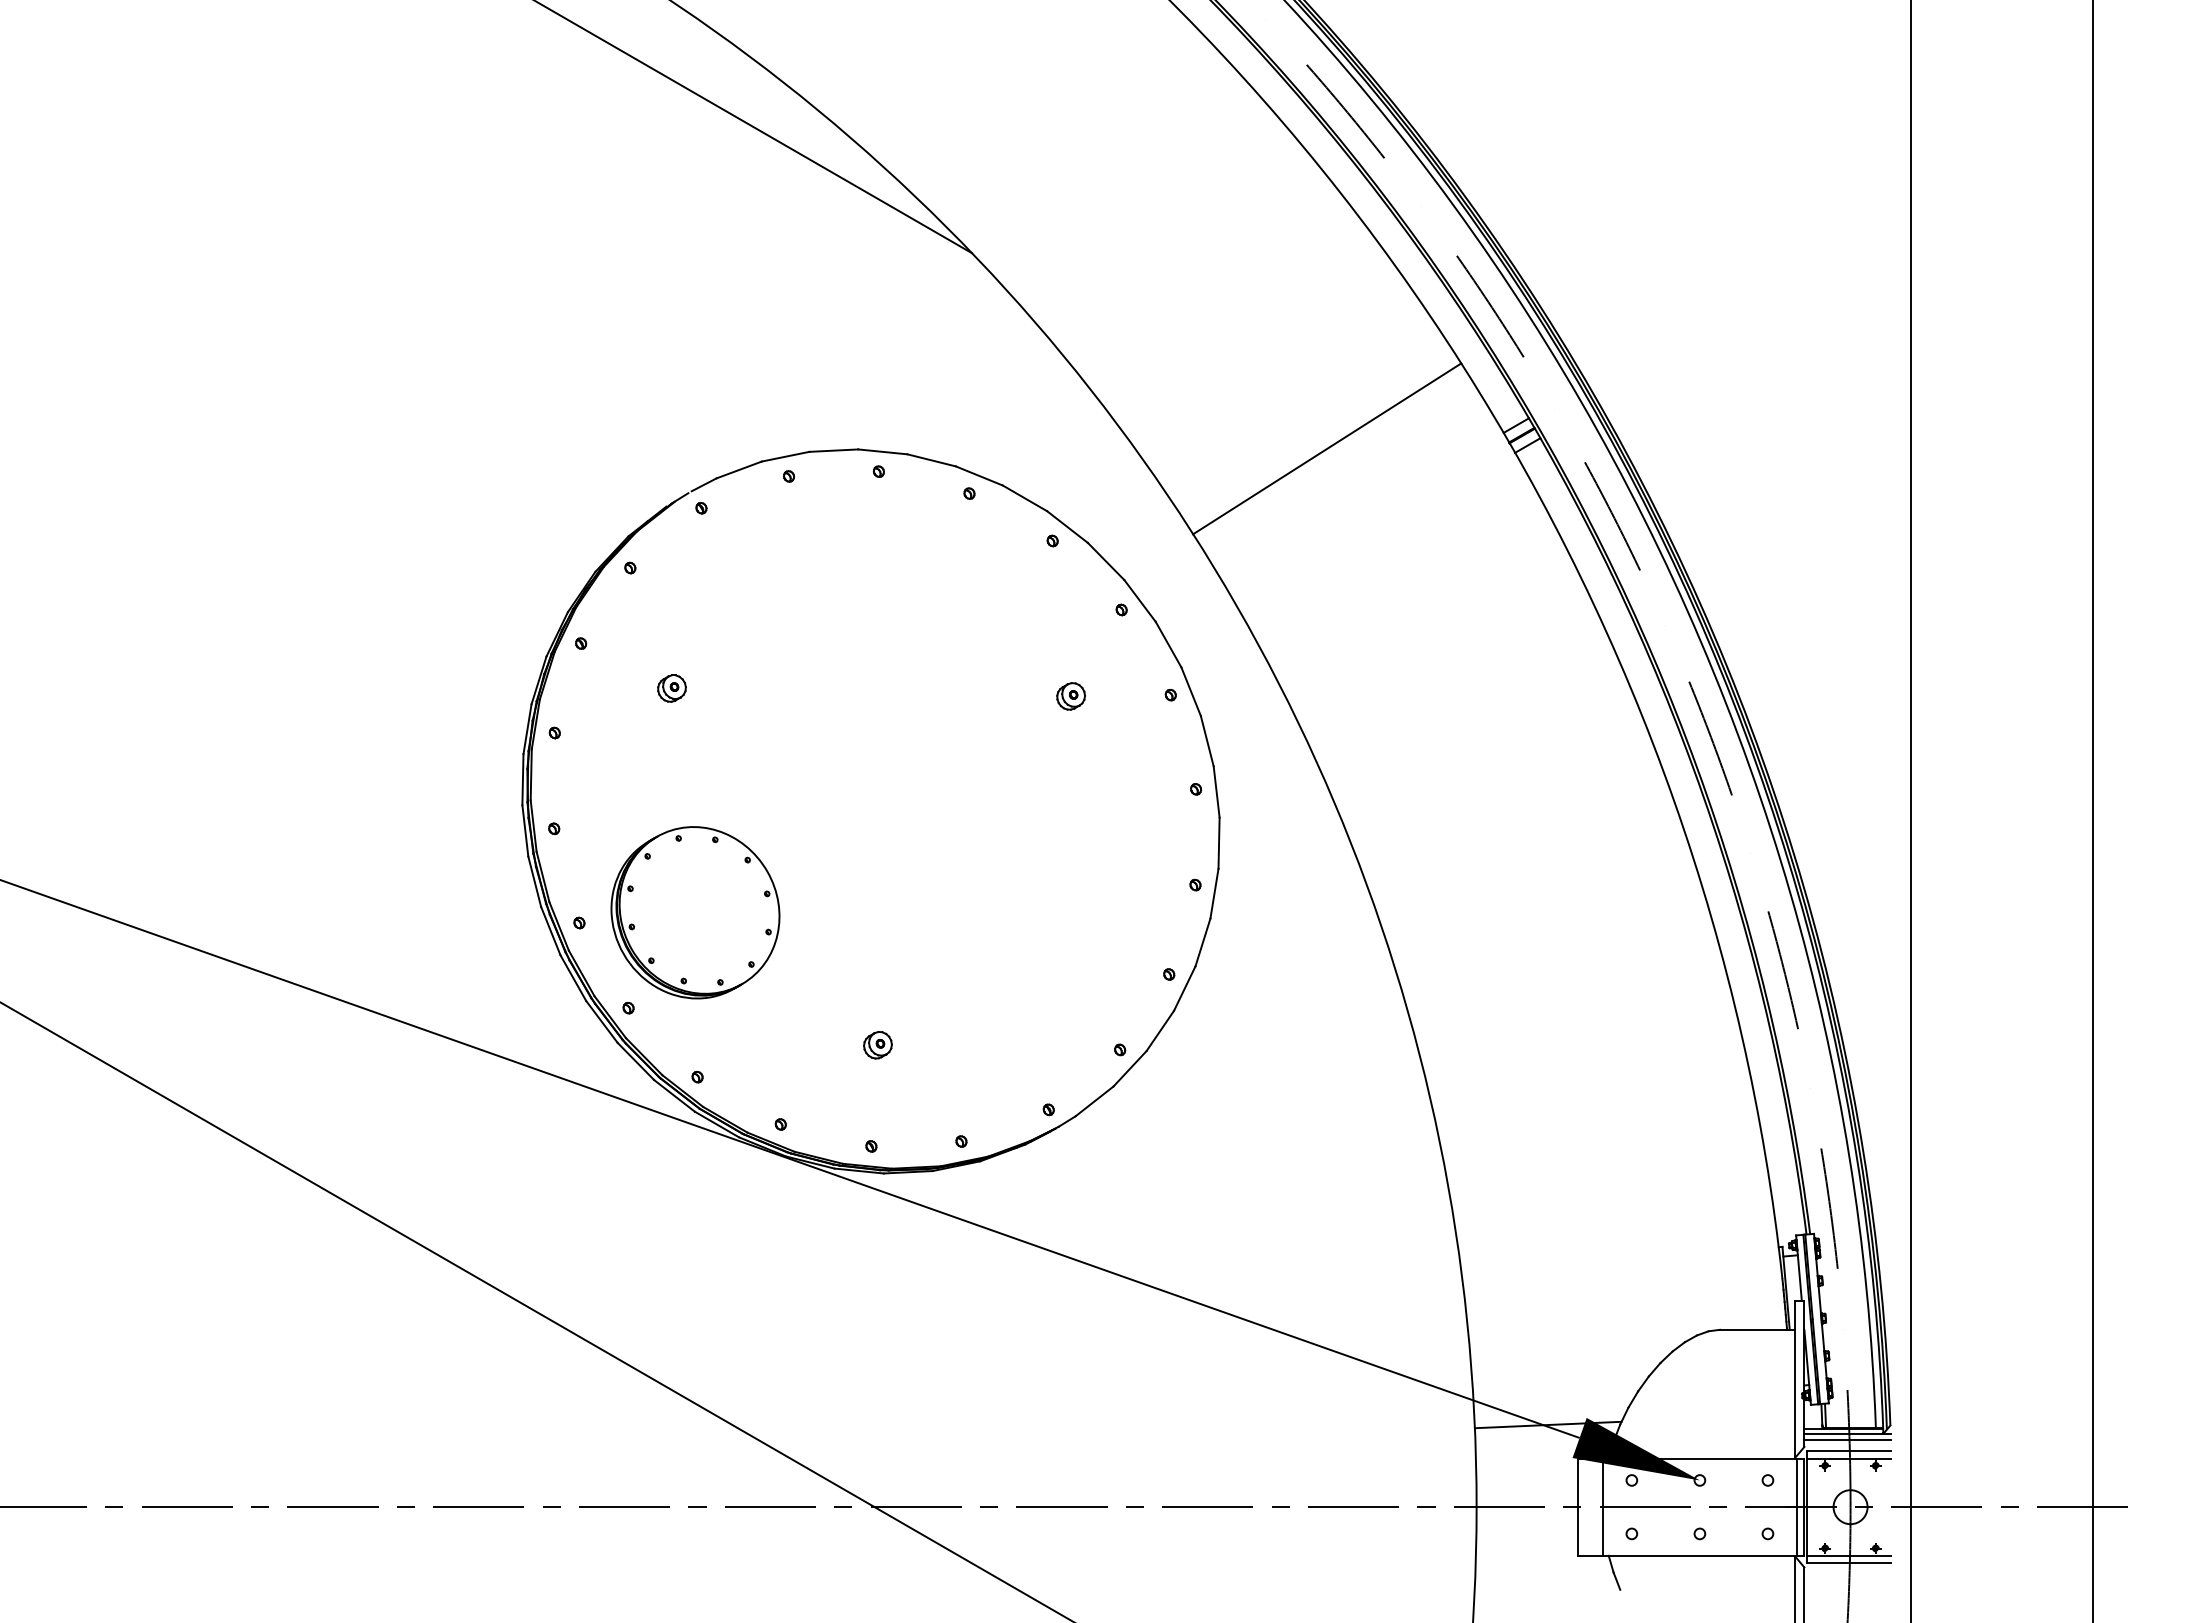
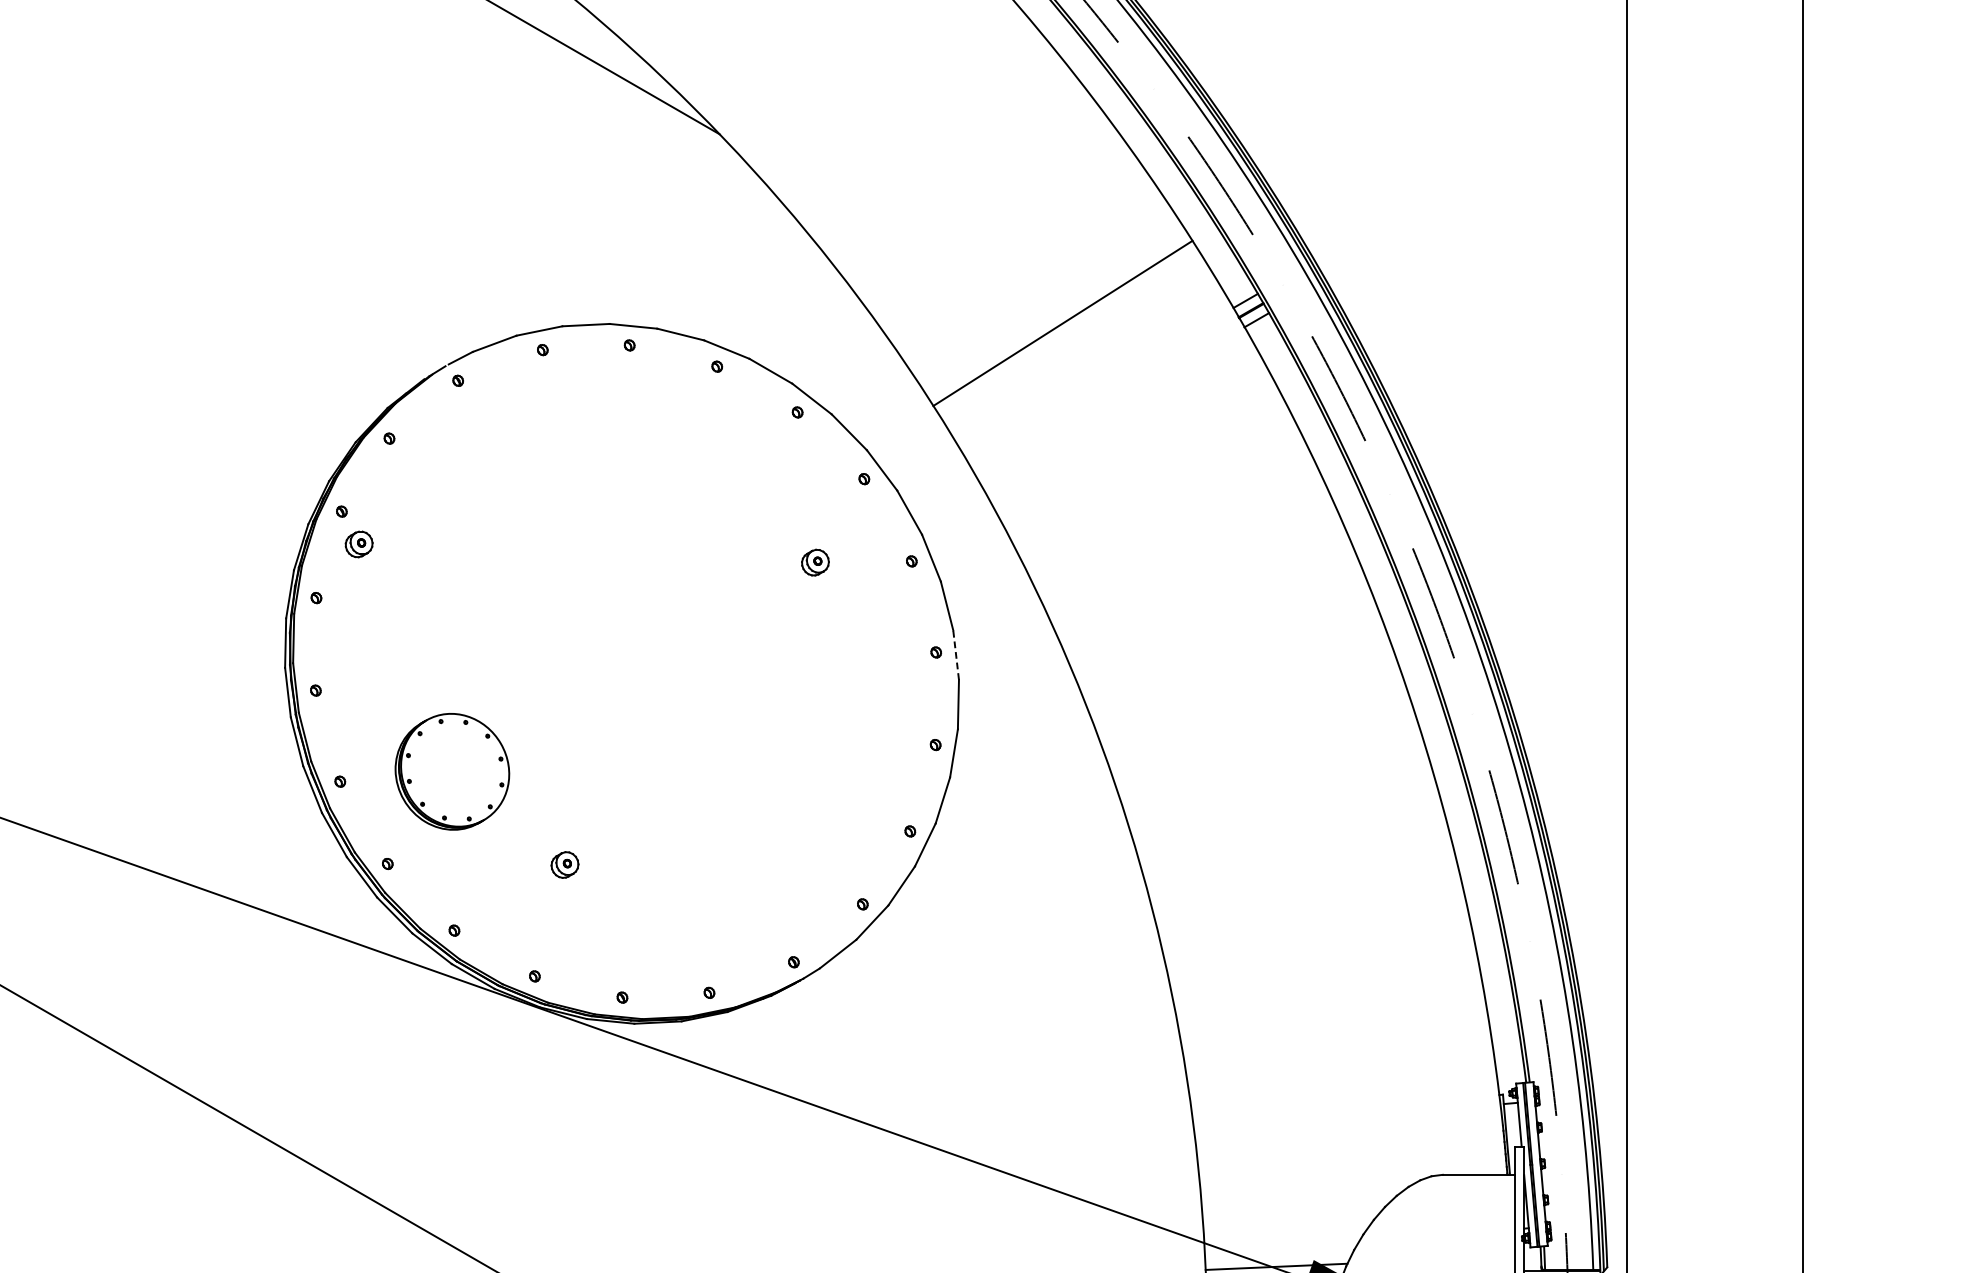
part: (671, 688) -> (358, 544), moved
line: (1216, 792) -> (955, 655), solid -> dashed
part: (695, 912) -> (452, 771), size x0.7
part: (877, 1045) -> (564, 865), moved

